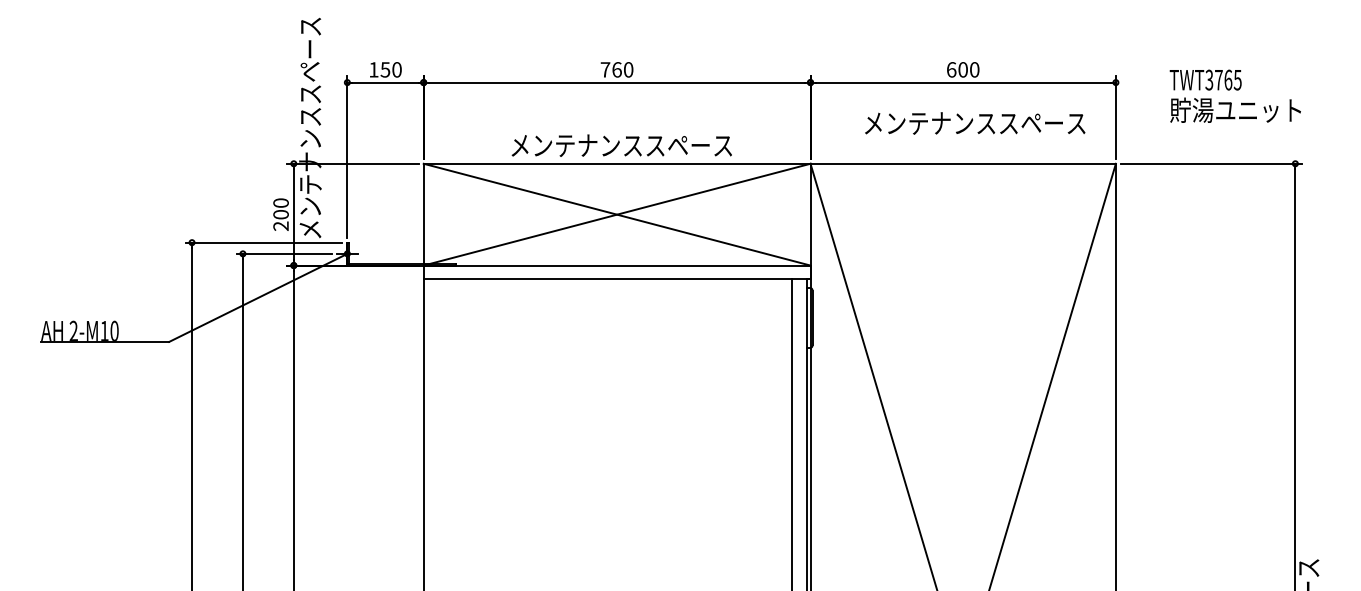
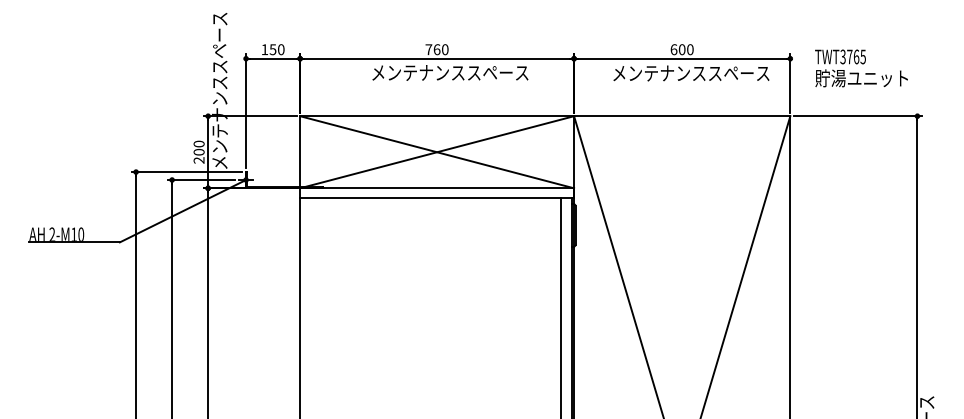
text: (1234, 95) -> (860, 67), moved
text: (975, 123) -> (691, 73), moved
text: (621, 145) -> (450, 72), moved

